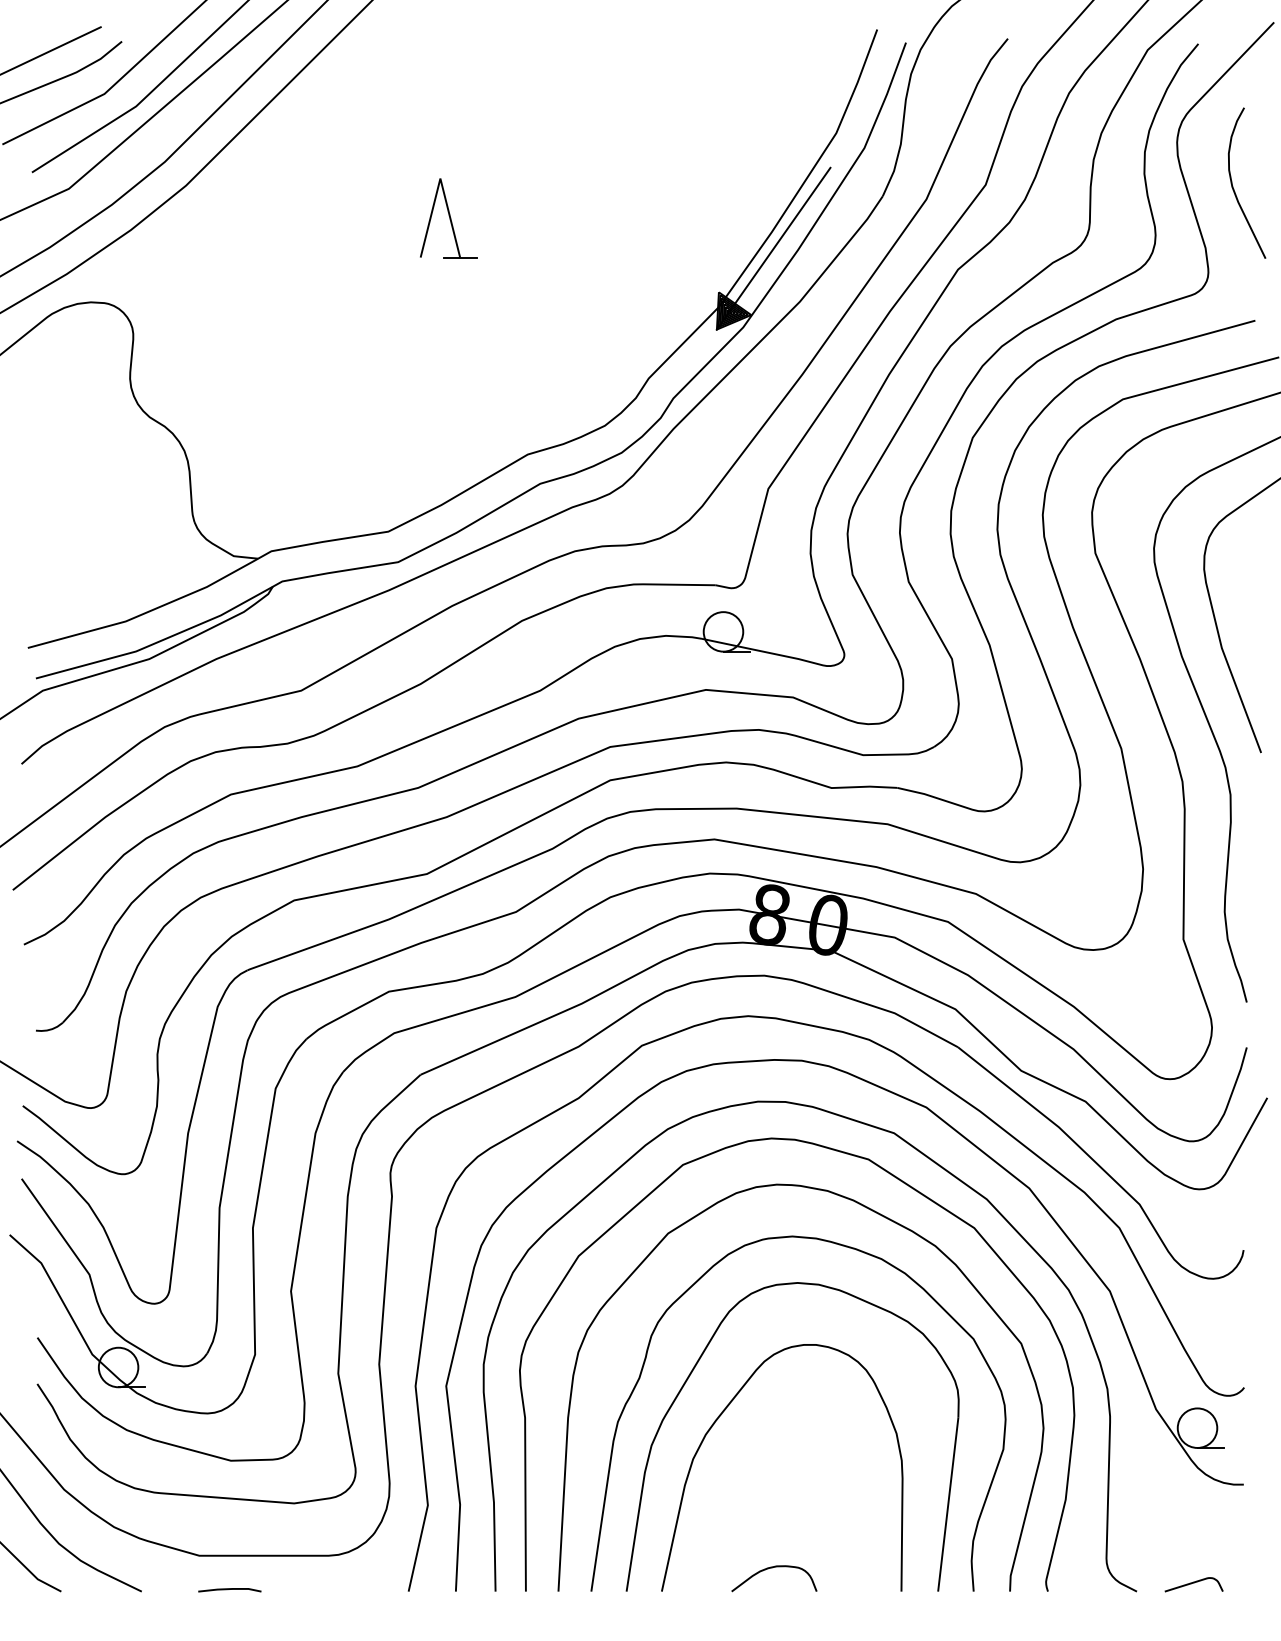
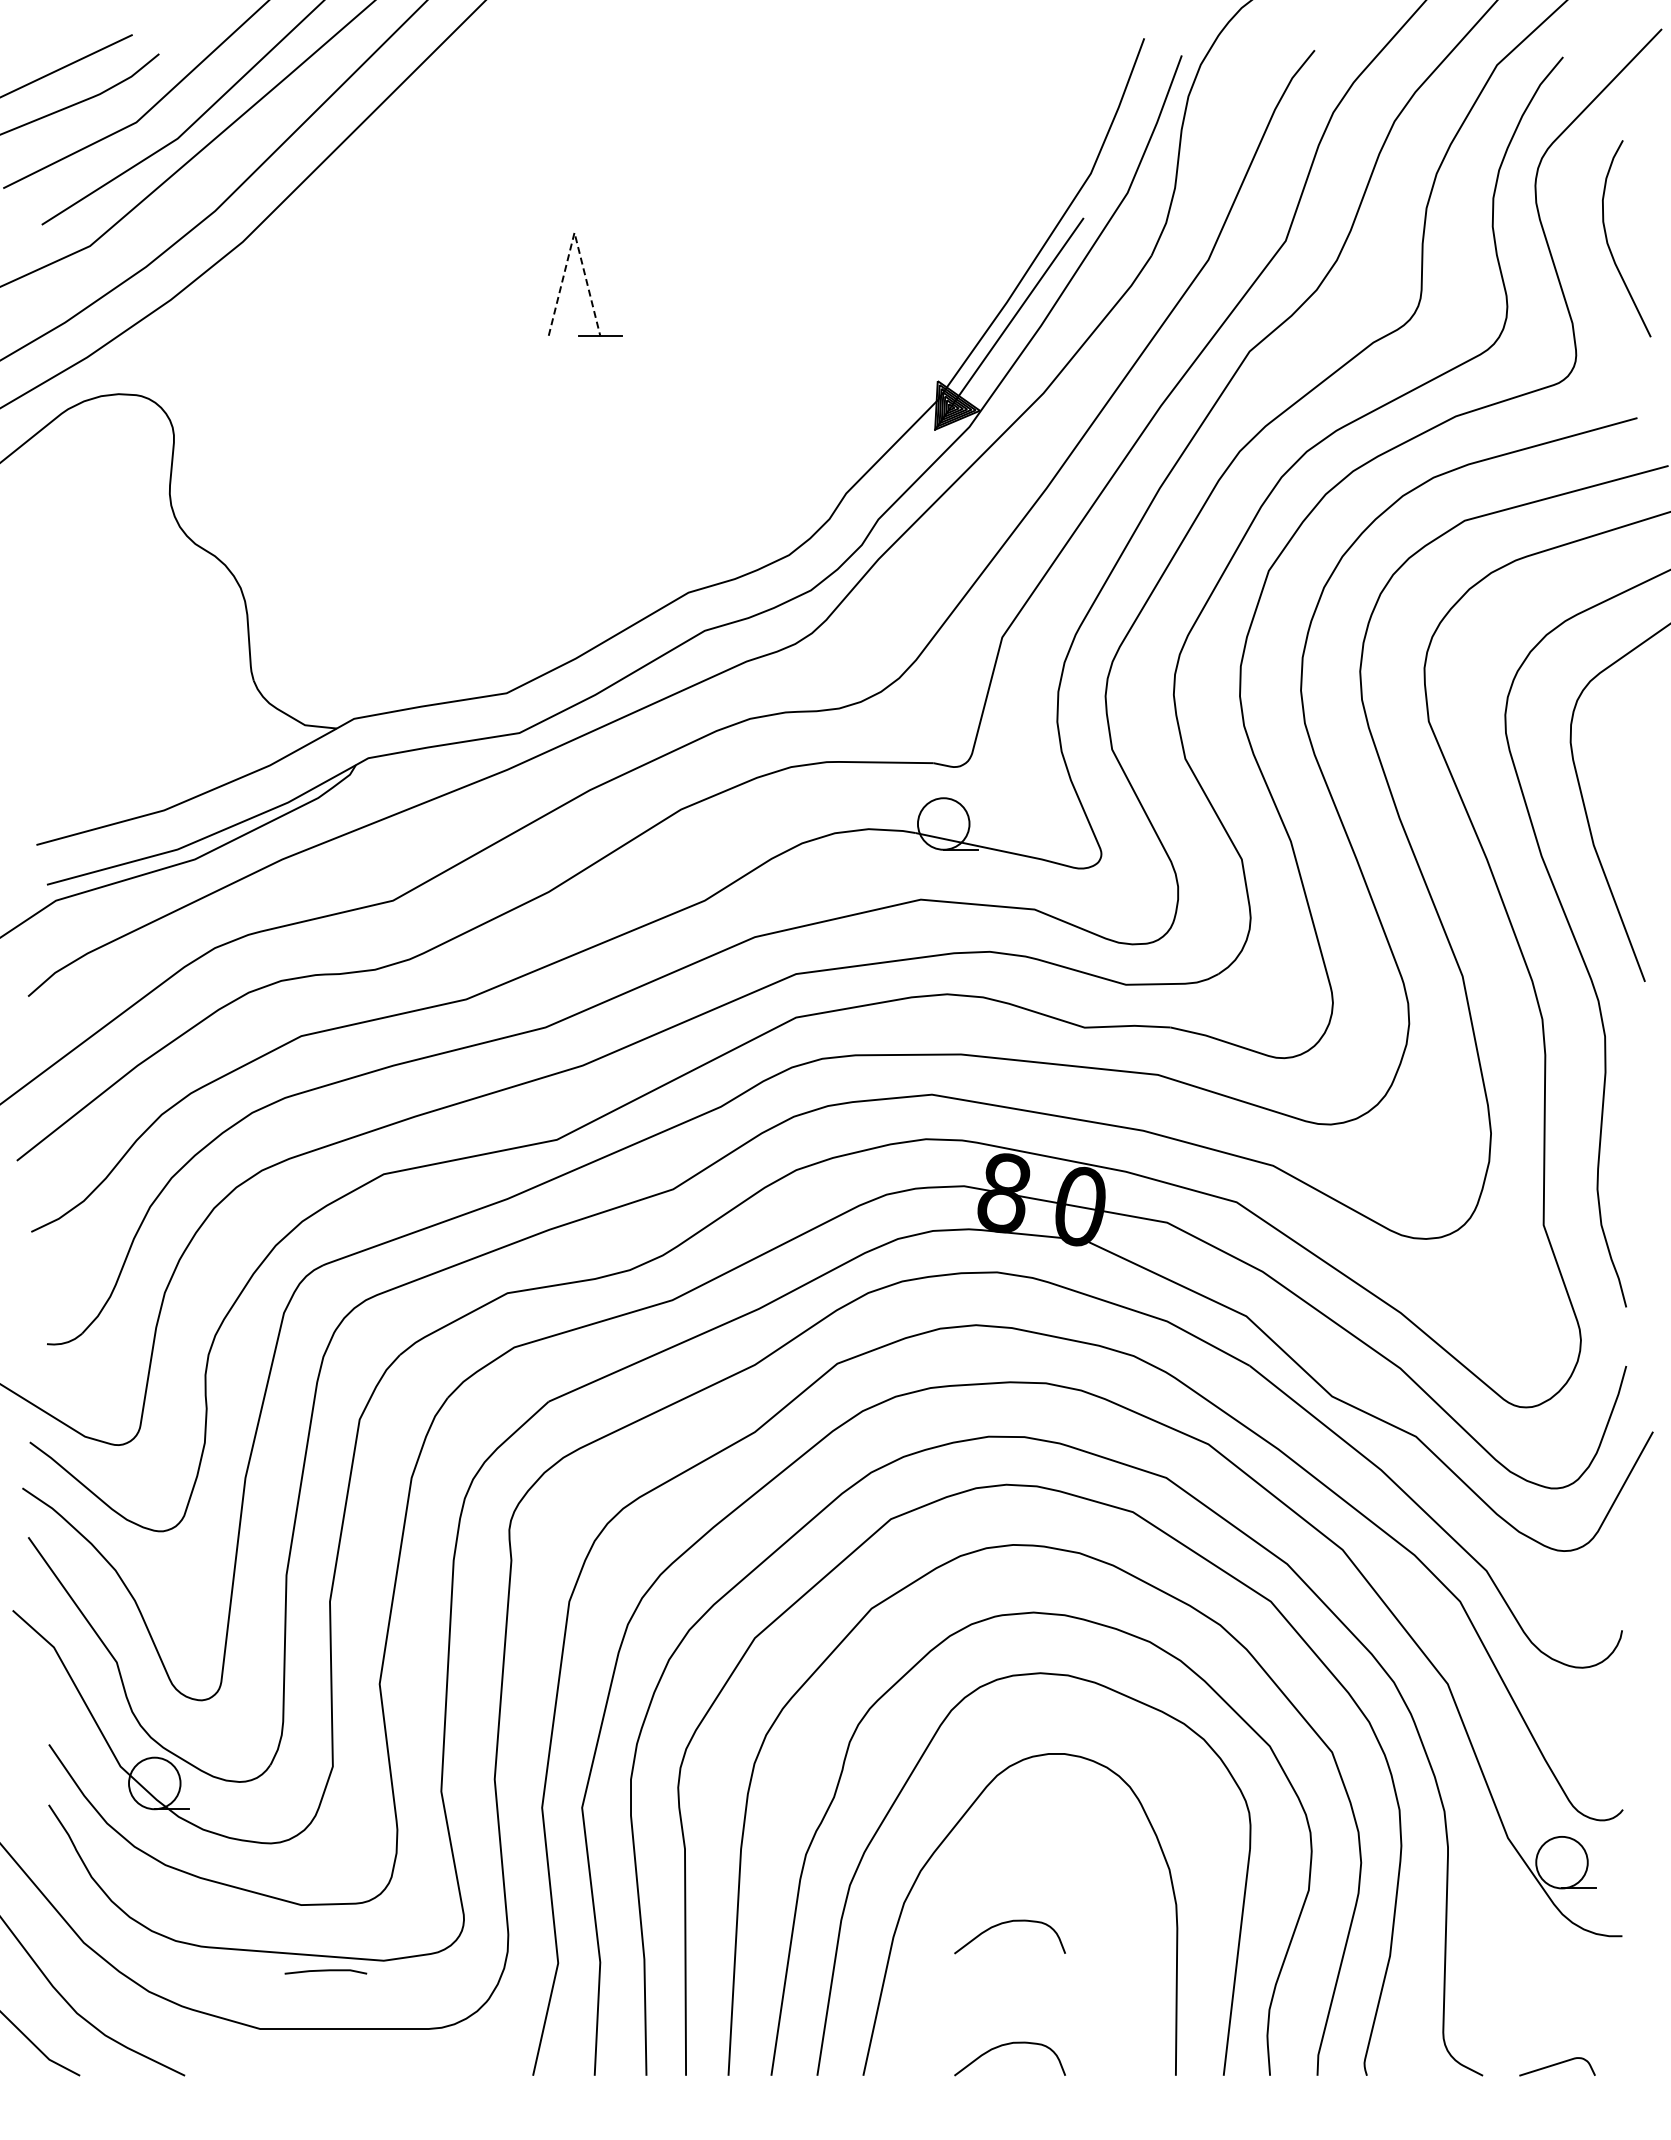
line: (440, 178) -> (574, 232), solid -> dashed
curve: (771, 1474) -> (1006, 1923), added
line: (229, 1589) -> (325, 1971), moved

